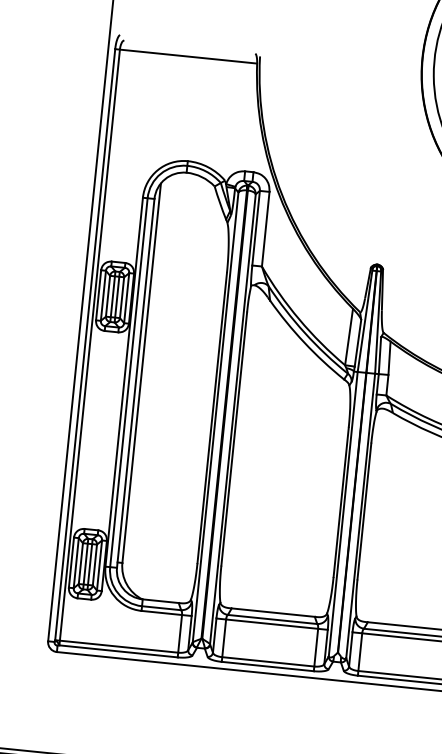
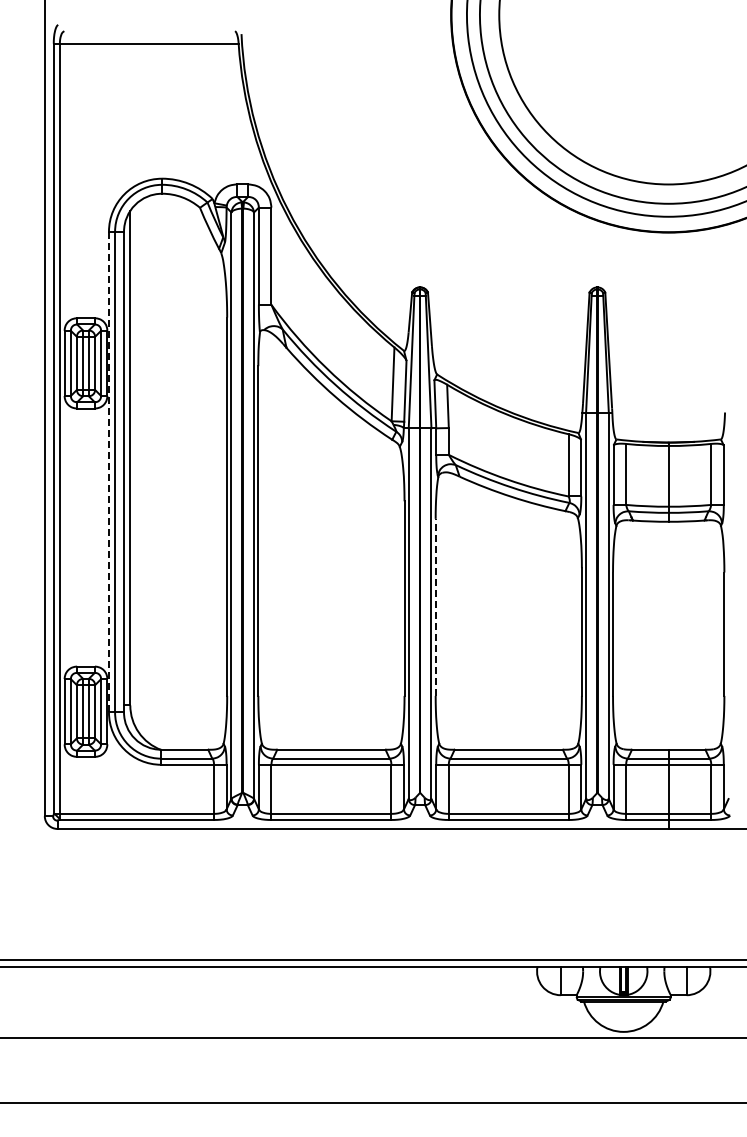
line: (123, 381) -> (108, 471), solid -> dashed
line: (364, 511) -> (435, 607), solid -> dashed

